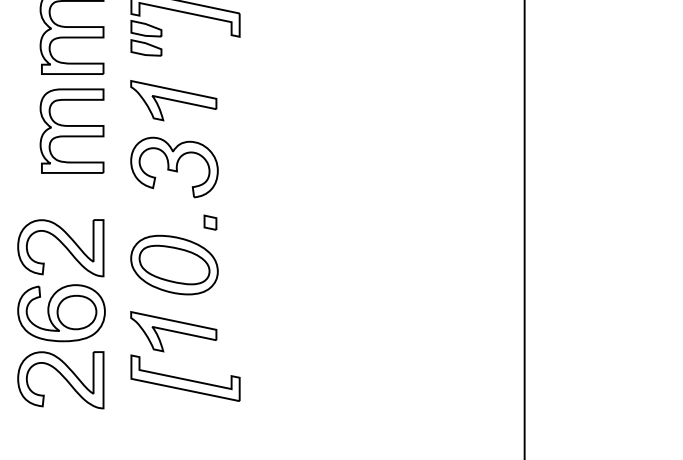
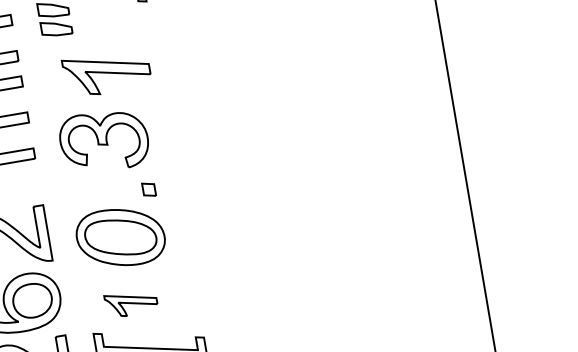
part: (173, 100) -> (106, 72), moved
part: (173, 331) -> (130, 303), size x0.6

